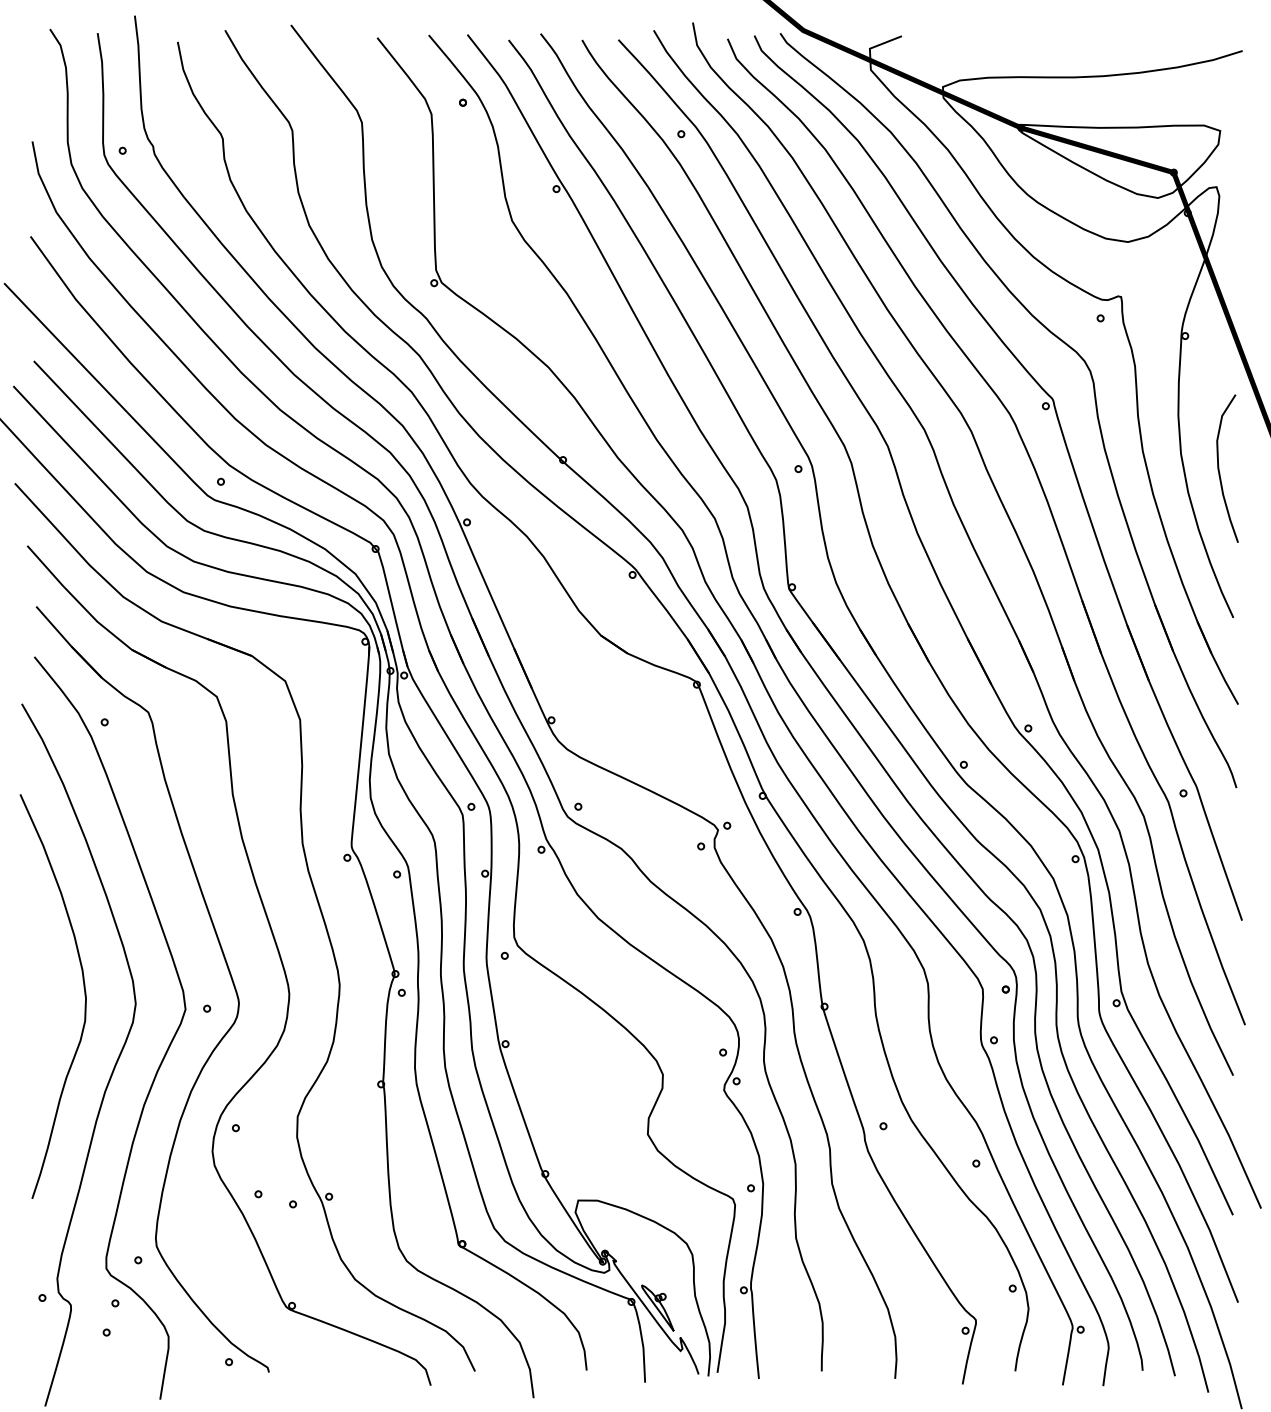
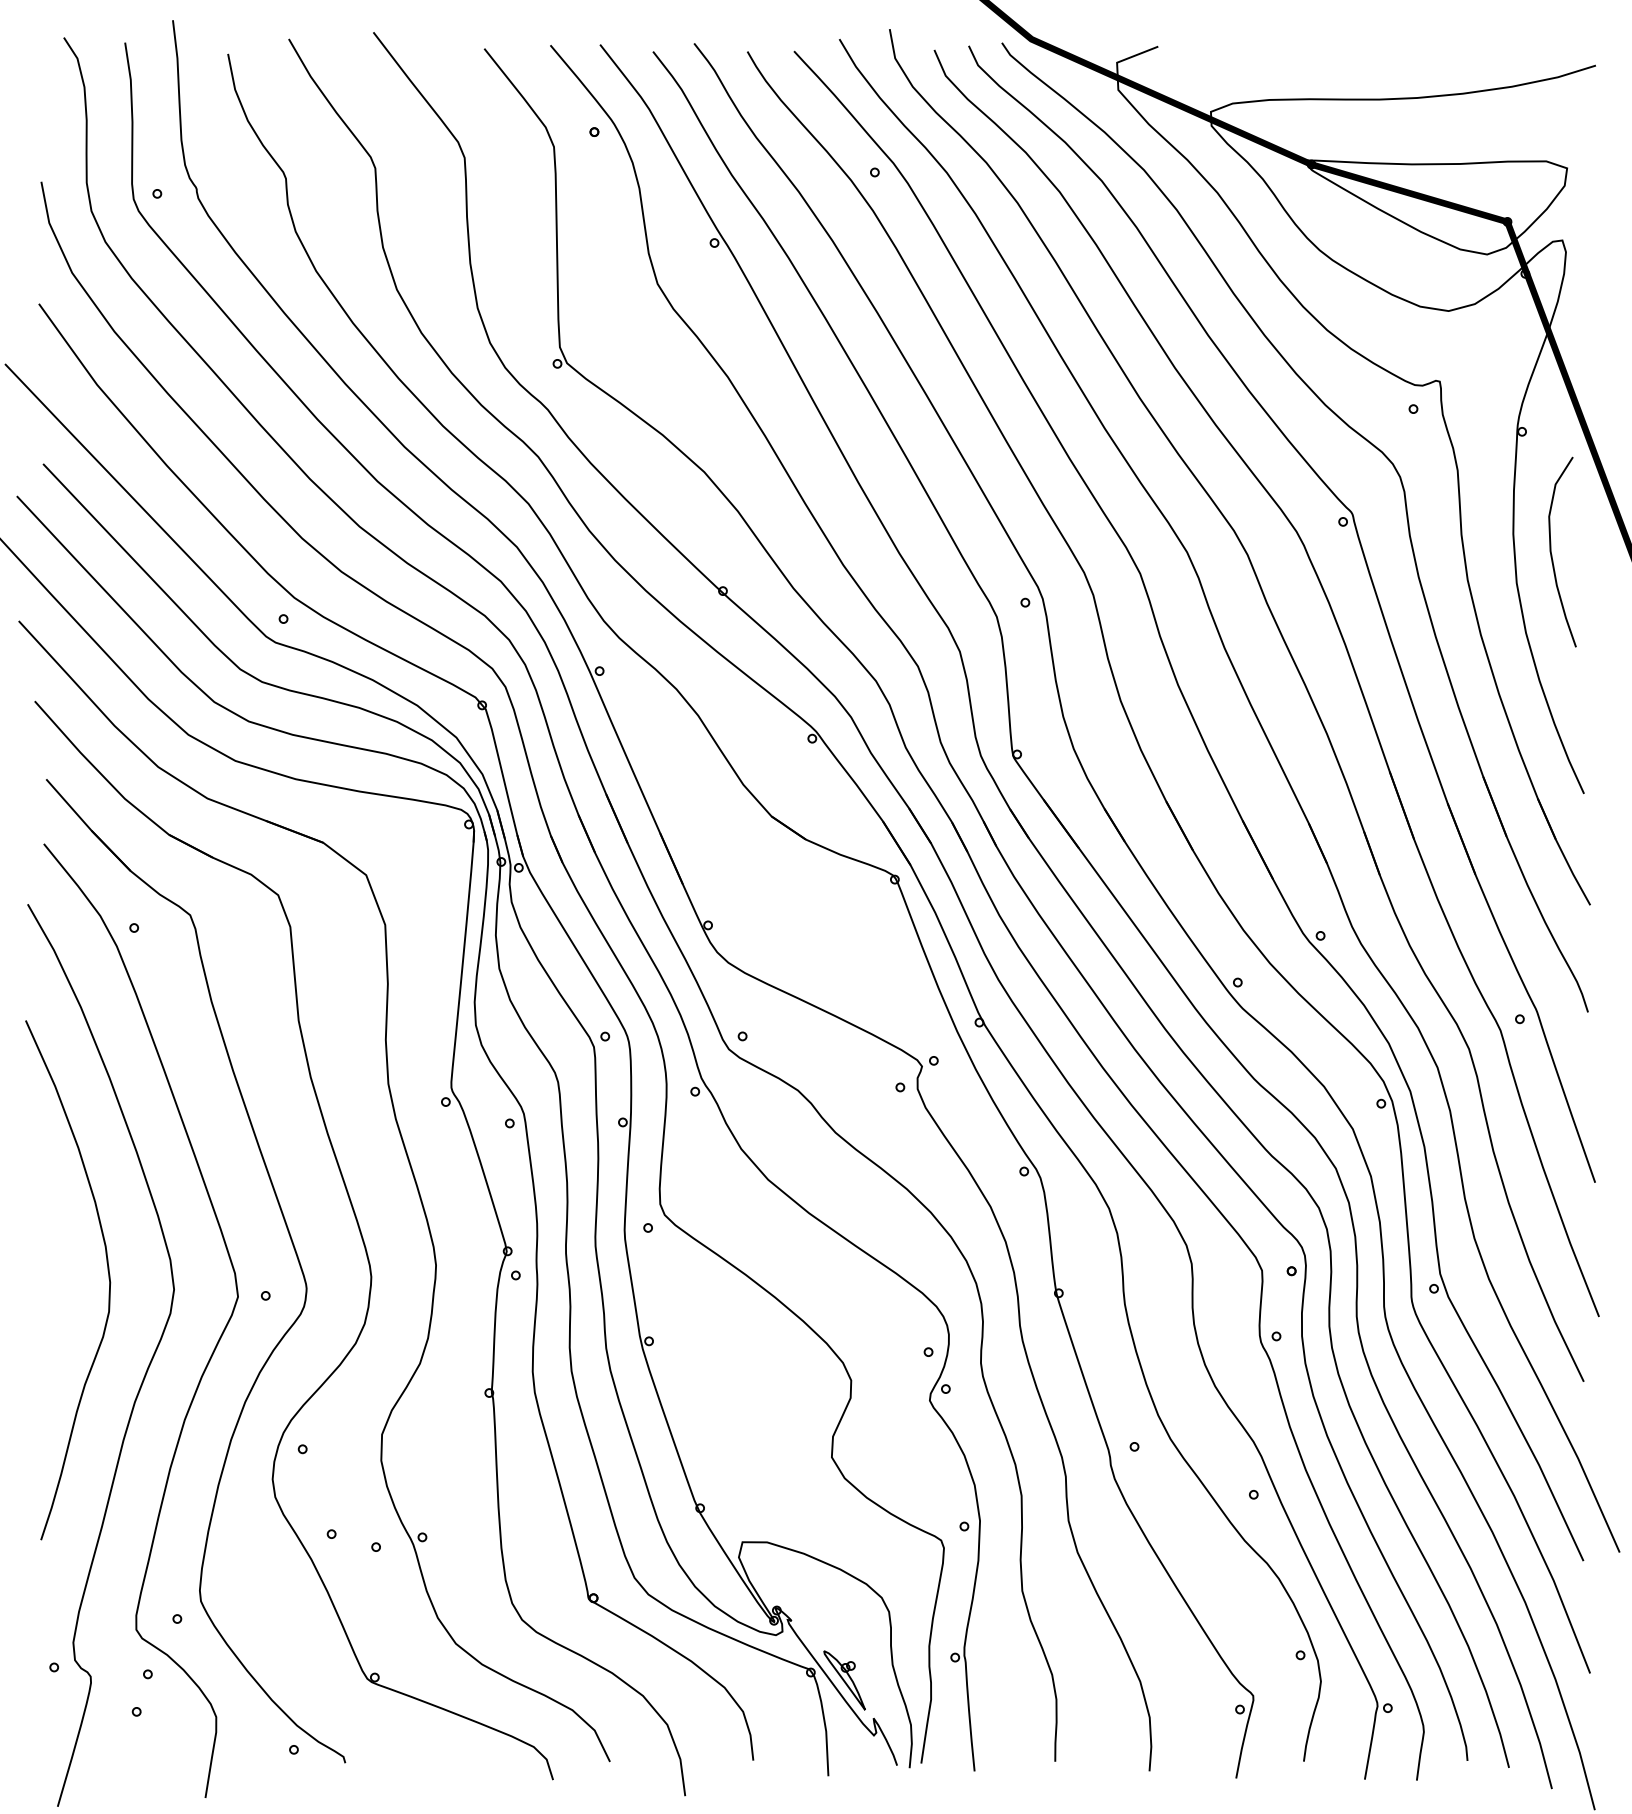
curve: (1219, 470) -> (1552, 554), moved

